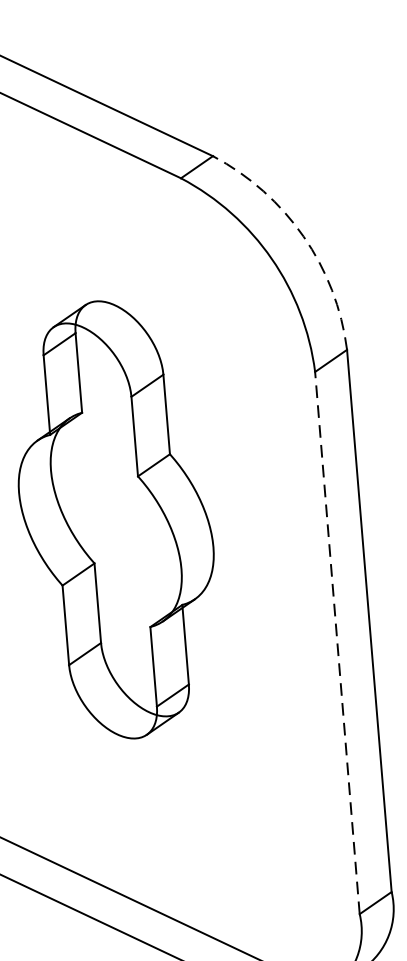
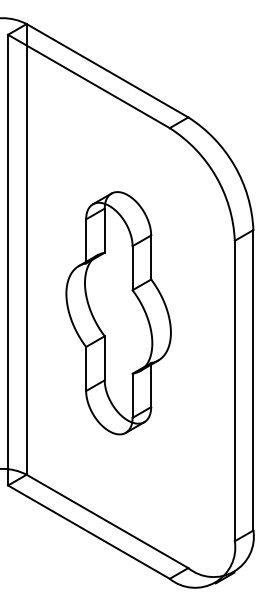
arc: (303, 236) -> (234, 165), dashed -> solid
line: (336, 642) -> (234, 390), dashed -> solid

